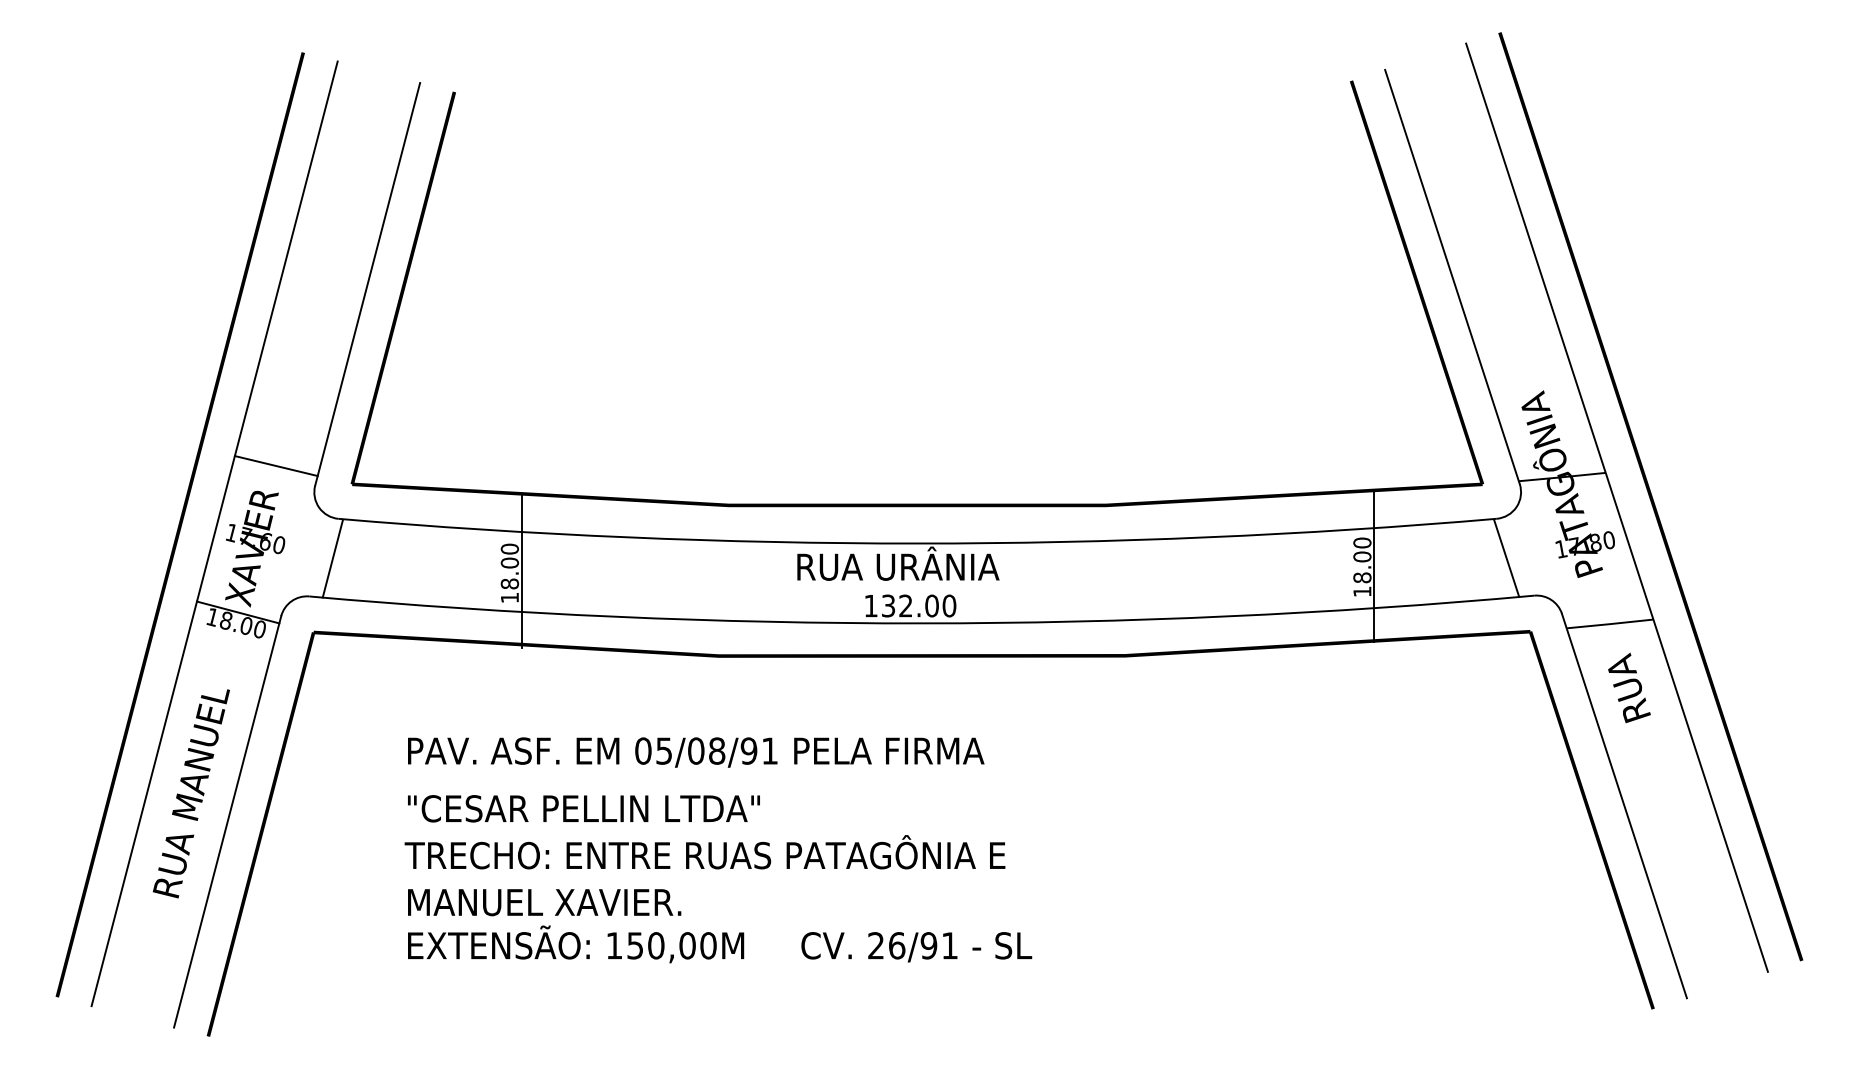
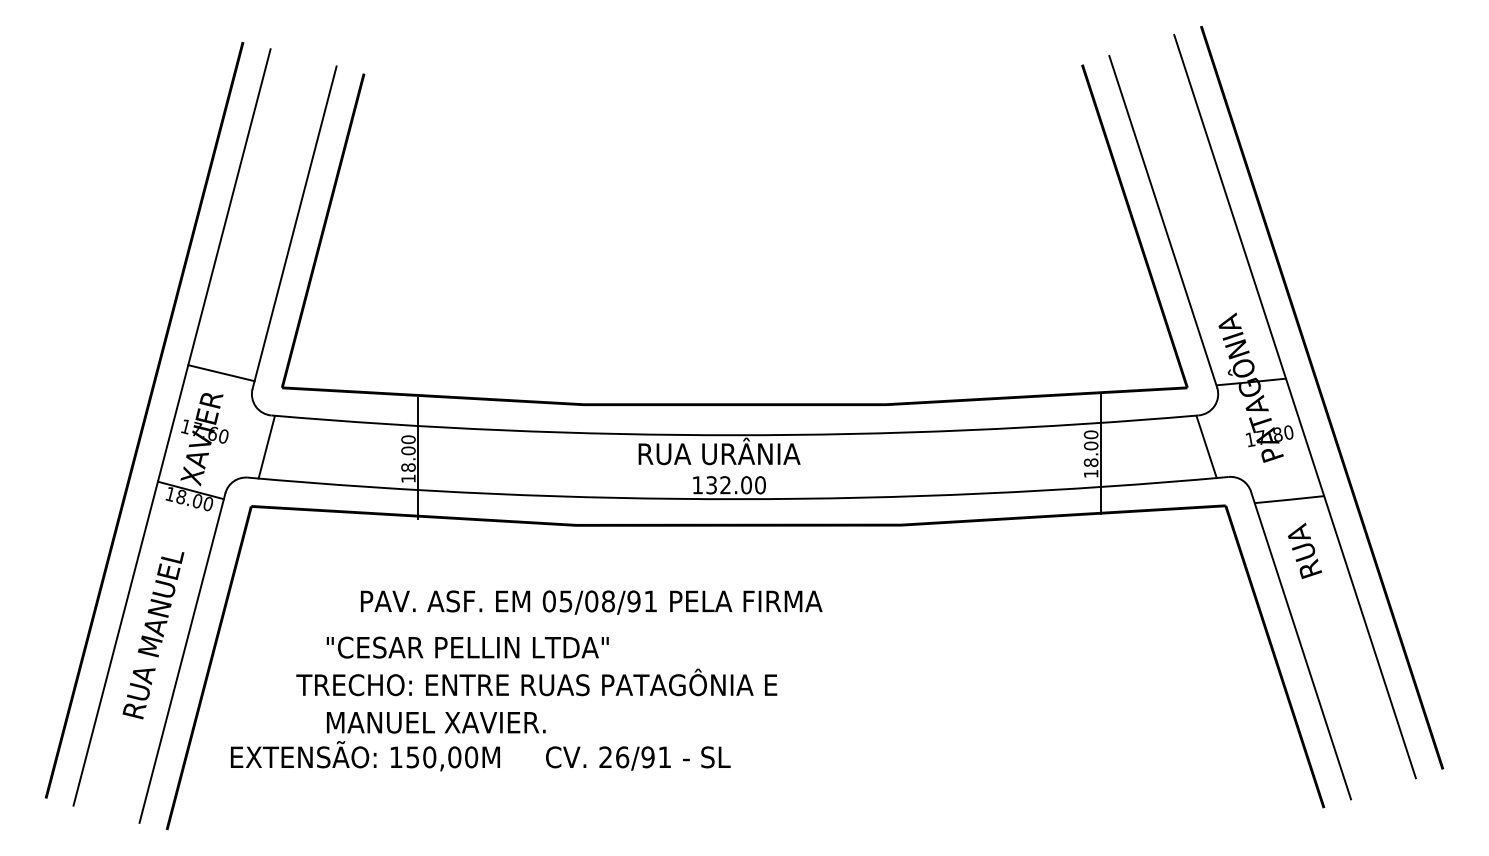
text: (695, 752) -> (591, 602), moved
text: (704, 852) -> (536, 682), moved
text: (719, 944) -> (480, 756), moved

